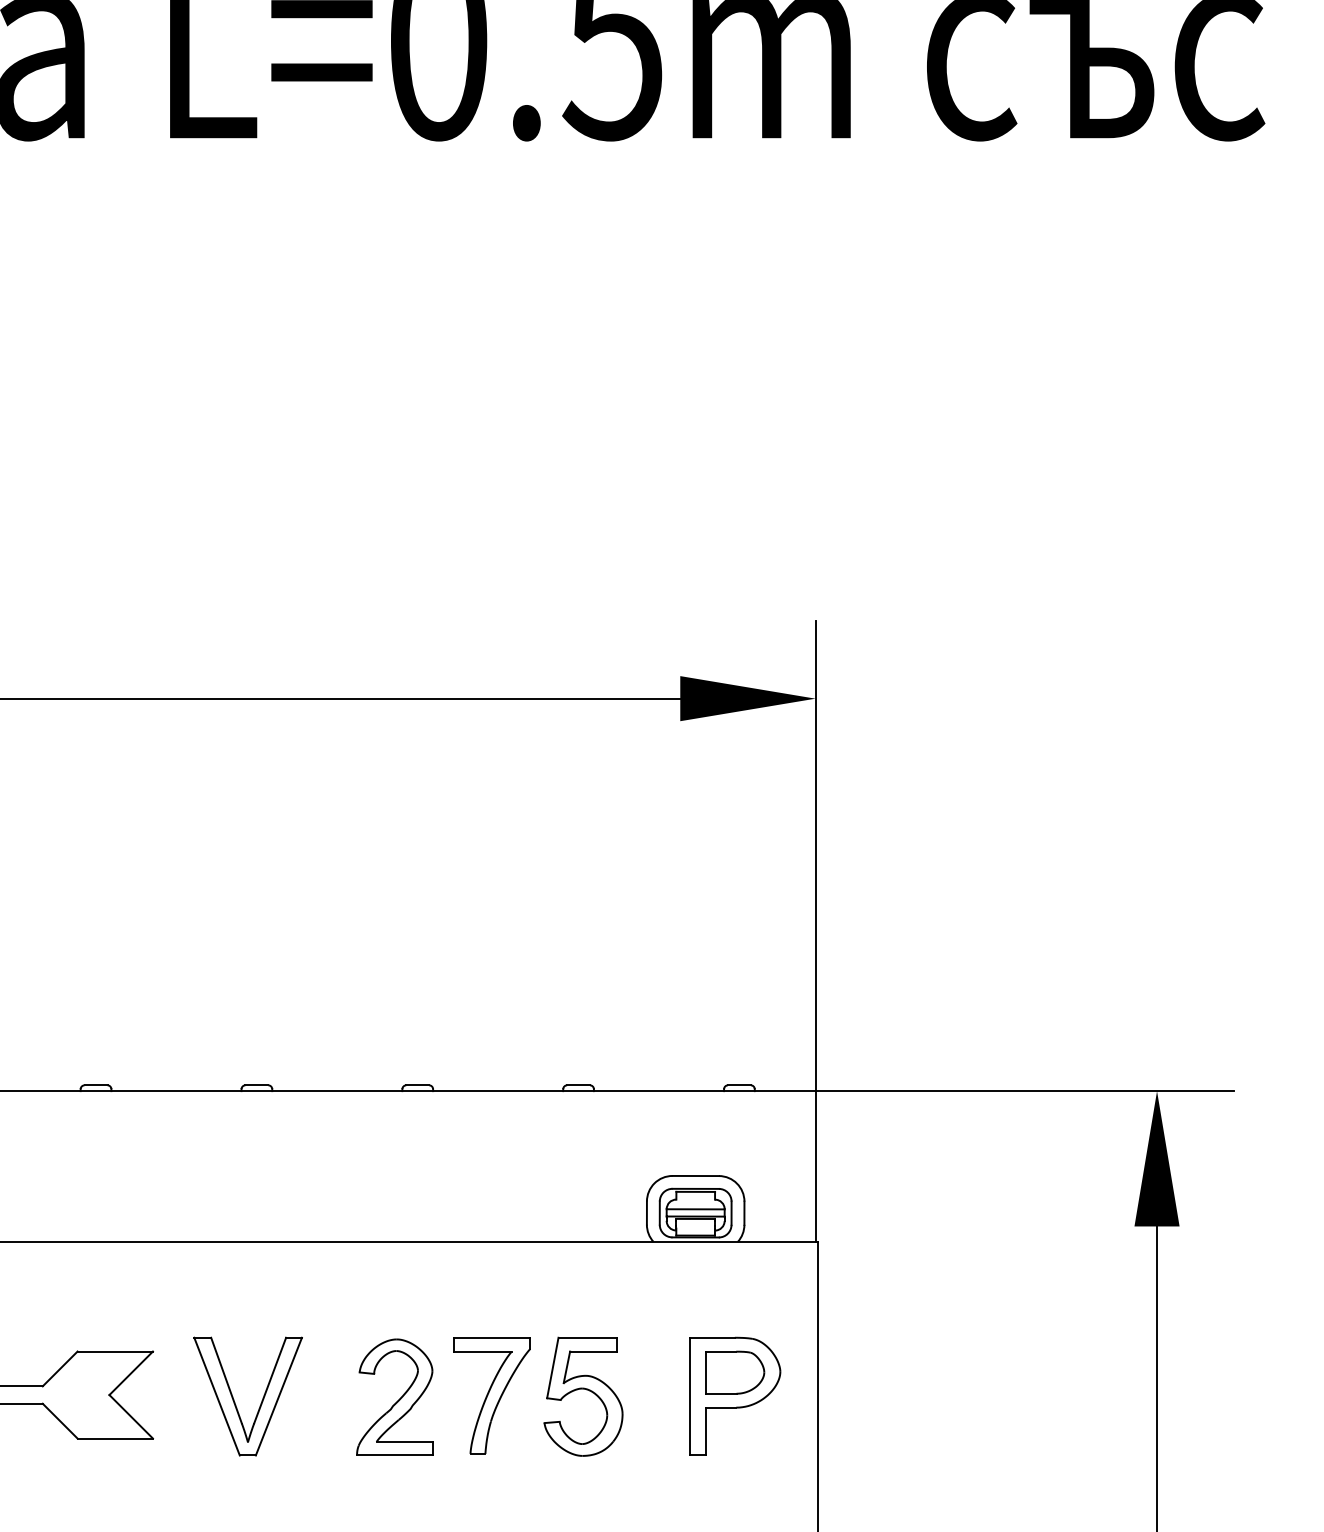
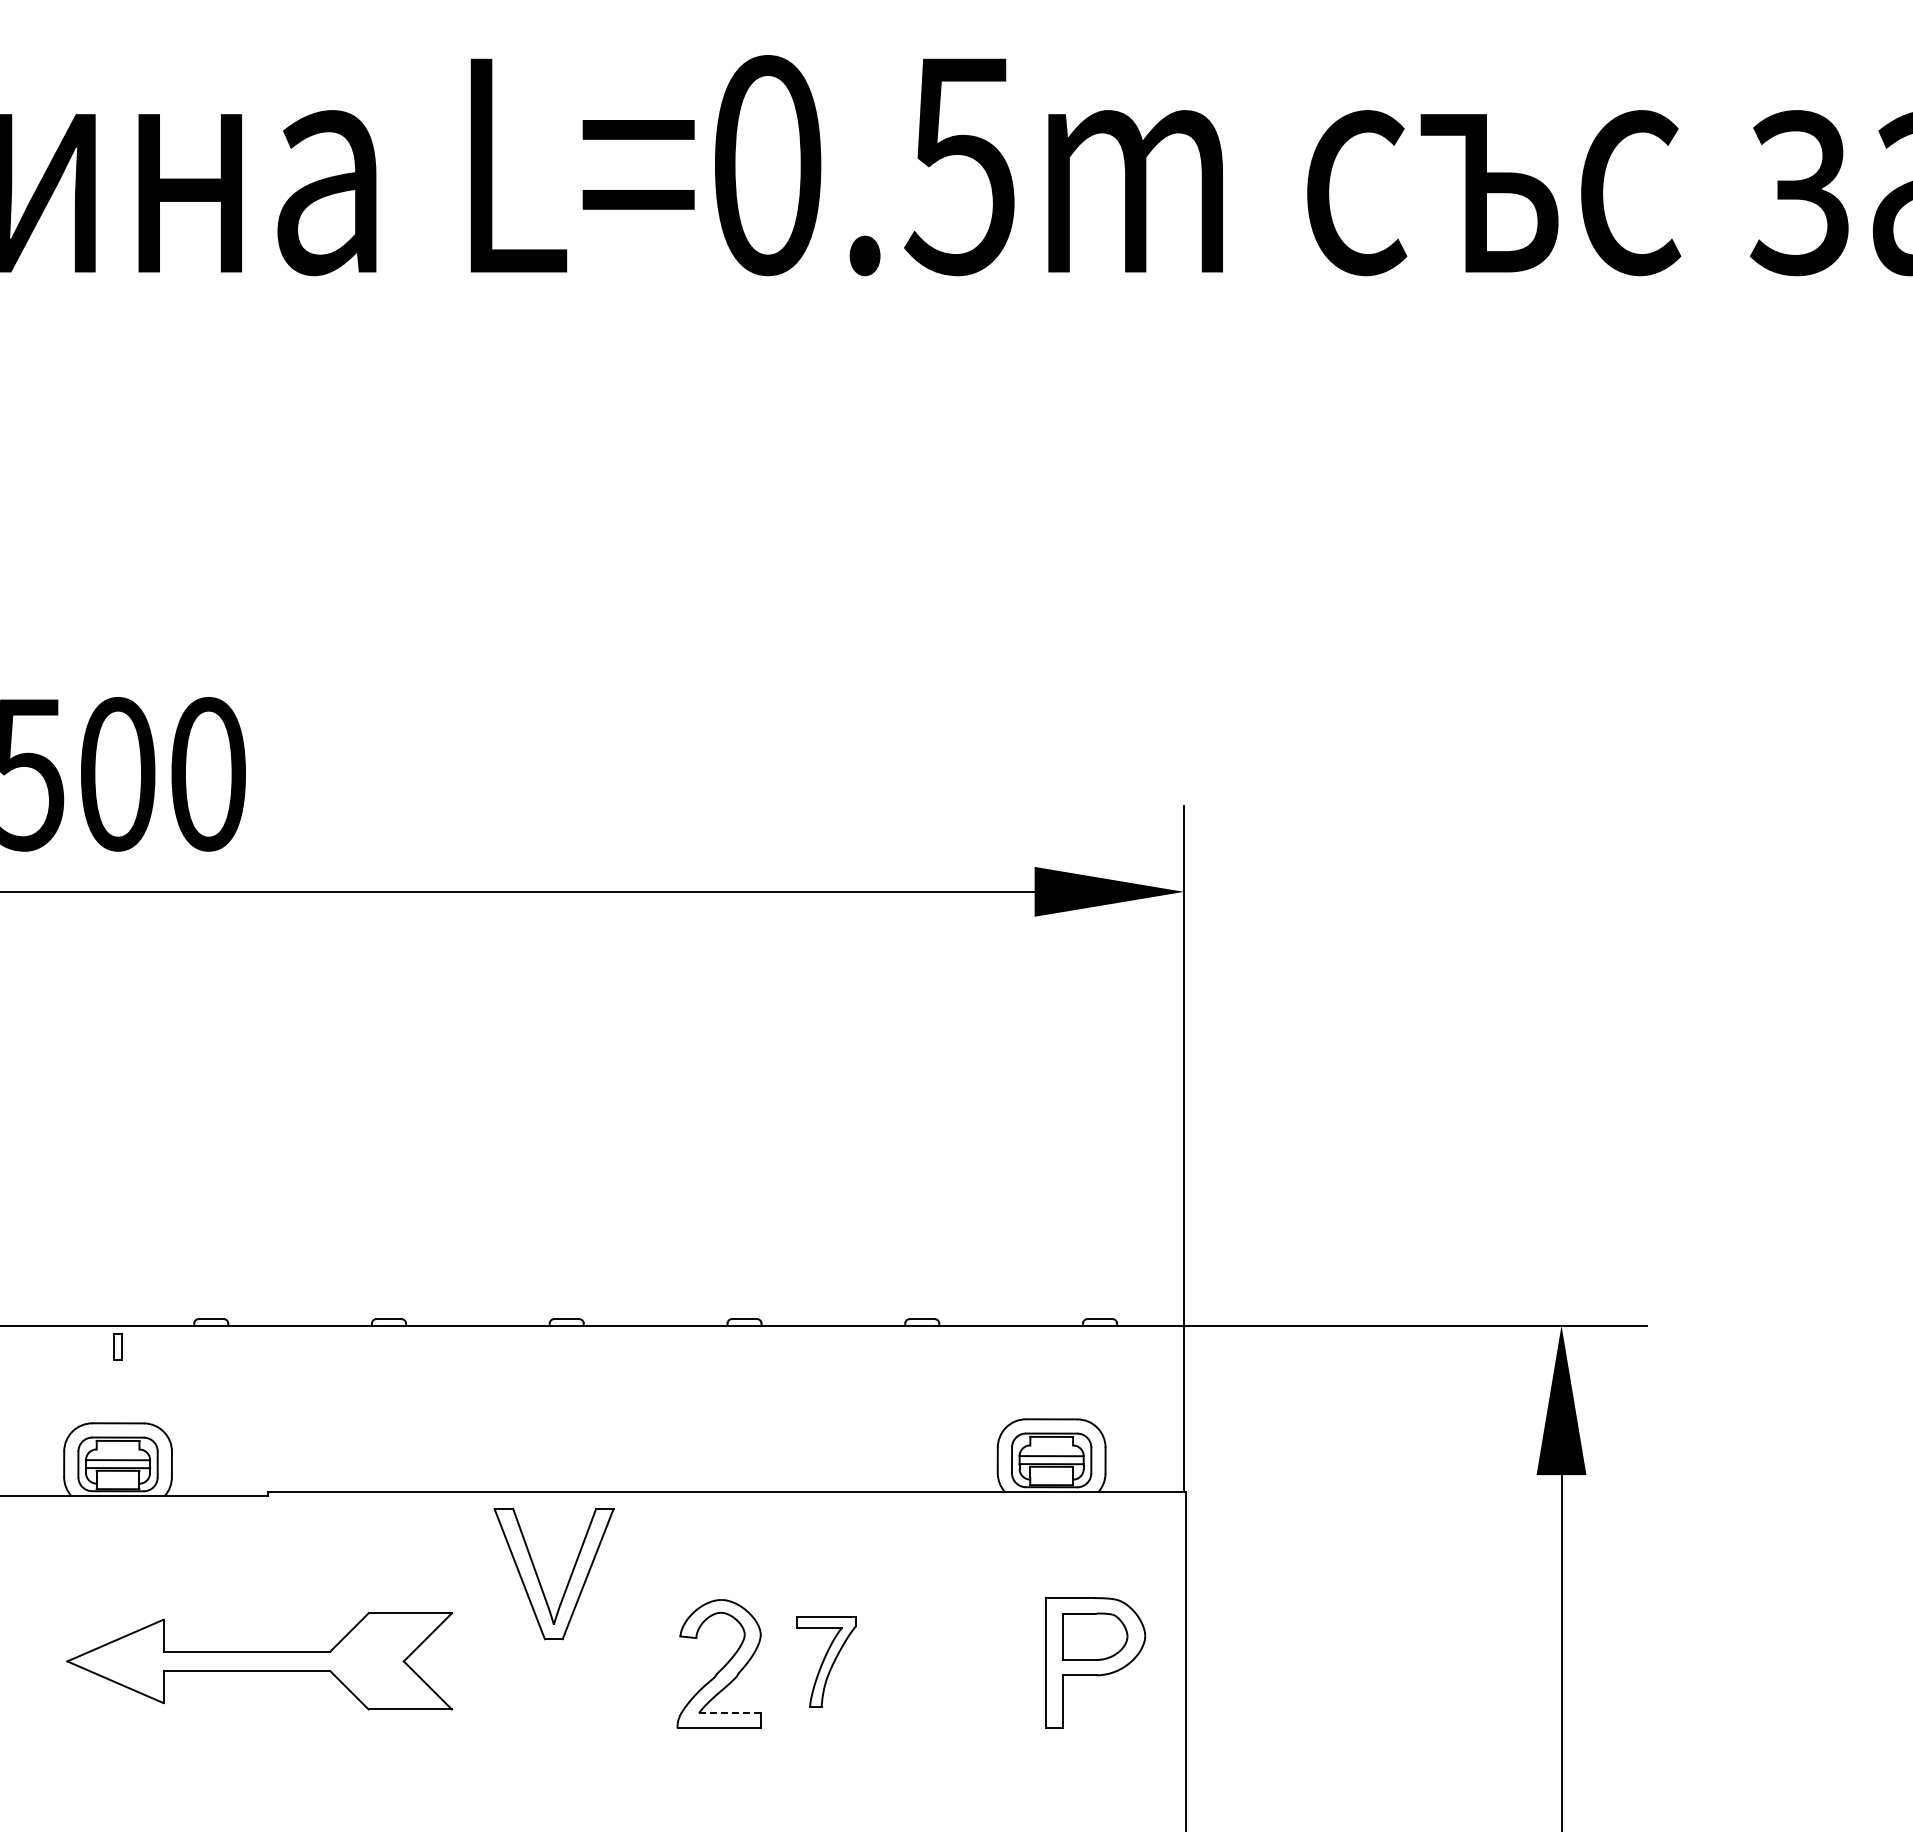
part: (583, 1389) -> (927, 1655), removed
part: (491, 1395) -> (826, 1661), size x0.7
part: (235, 1403) -> (540, 1581), moved
line: (405, 1442) -> (730, 1713), solid -> dashed

